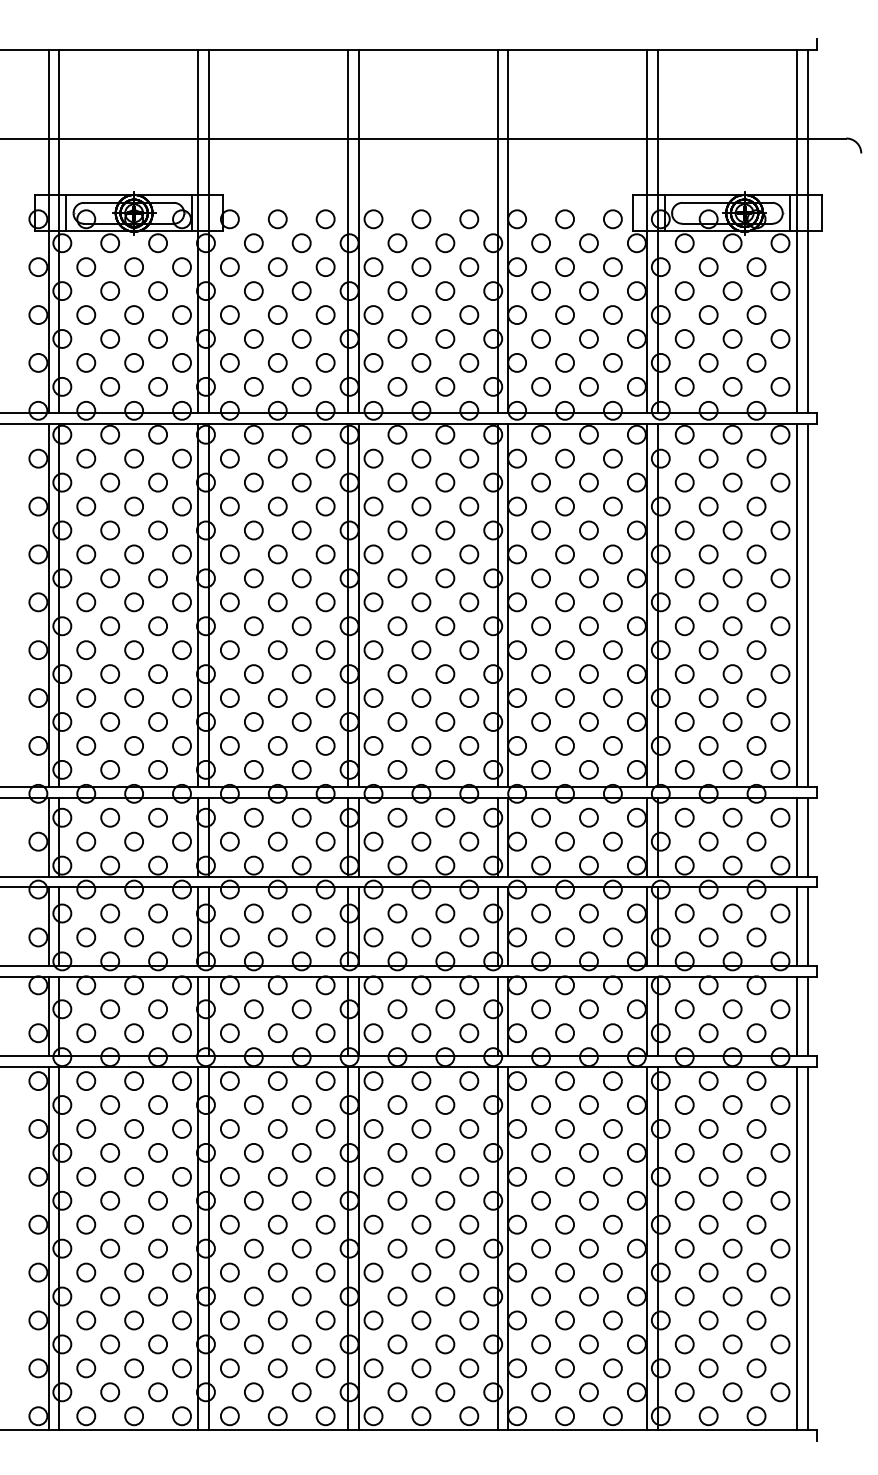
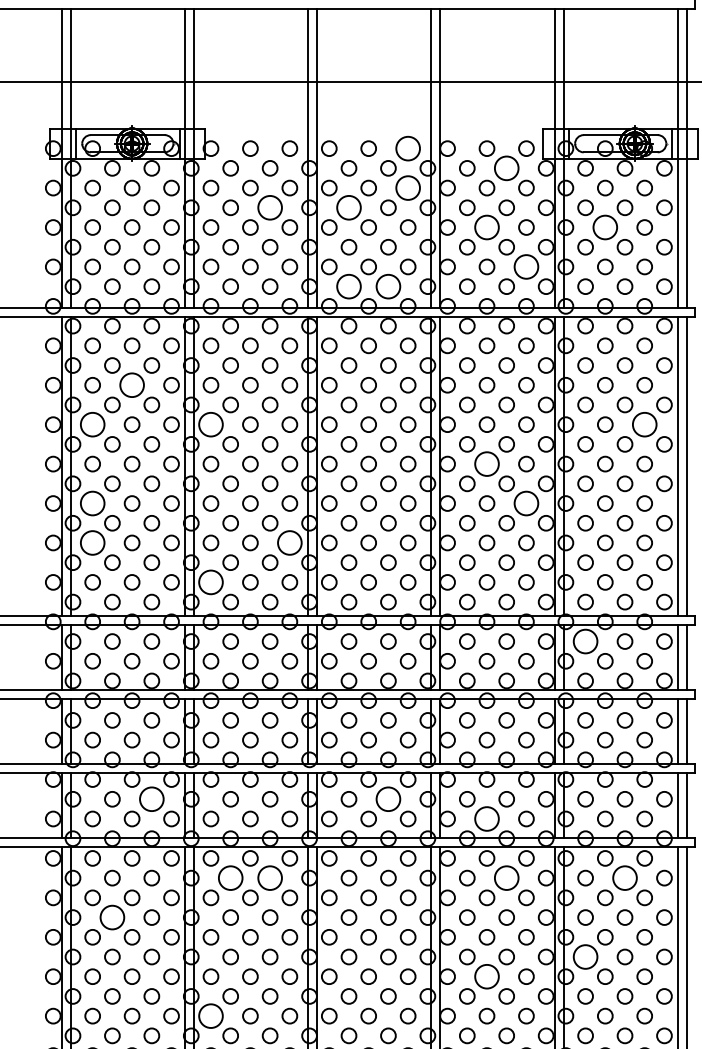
circle: (469, 219) -> (408, 148), size x1.6
circle: (588, 243) -> (506, 168), size x1.6
circle: (469, 267) -> (408, 188), size x1.6
circle: (301, 291) -> (269, 208), size x1.6
circle: (397, 291) -> (349, 208), size x1.6
circle: (565, 315) -> (487, 227), size x1.6
circle: (708, 315) -> (605, 227), size x1.6
circle: (612, 362) -> (526, 266), size x1.6
circle: (397, 386) -> (349, 286), size x1.6
circle: (445, 386) -> (388, 286), size x1.6
circle: (134, 506) -> (132, 385), size x1.6
circle: (86, 554) -> (92, 424), size x1.6
circle: (229, 554) -> (210, 424), size x1.6
circle: (756, 554) -> (644, 424), size x1.6
circle: (565, 602) -> (487, 464), size x1.6
circle: (86, 650) -> (92, 503), size x1.6
circle: (612, 650) -> (526, 503), size x1.6
circle: (86, 698) -> (92, 543), size x1.6
circle: (325, 698) -> (289, 543), size x1.6
circle: (229, 745) -> (210, 582), size x1.6
circle: (684, 817) -> (585, 641), size x1.6
circle: (158, 1009) -> (152, 799), size x1.6
circle: (445, 1009) -> (388, 799), size x1.6
circle: (565, 1033) -> (487, 819), size x1.6
circle: (253, 1105) -> (230, 878), size x1.6
circle: (301, 1105) -> (269, 878), size x1.6
circle: (588, 1105) -> (506, 878), size x1.6
circle: (732, 1105) -> (624, 878), size x1.6
circle: (110, 1152) -> (112, 917), size x1.6
circle: (684, 1200) -> (585, 956), size x1.6
circle: (565, 1224) -> (487, 976), size x1.6
circle: (229, 1272) -> (210, 1016), size x1.6

